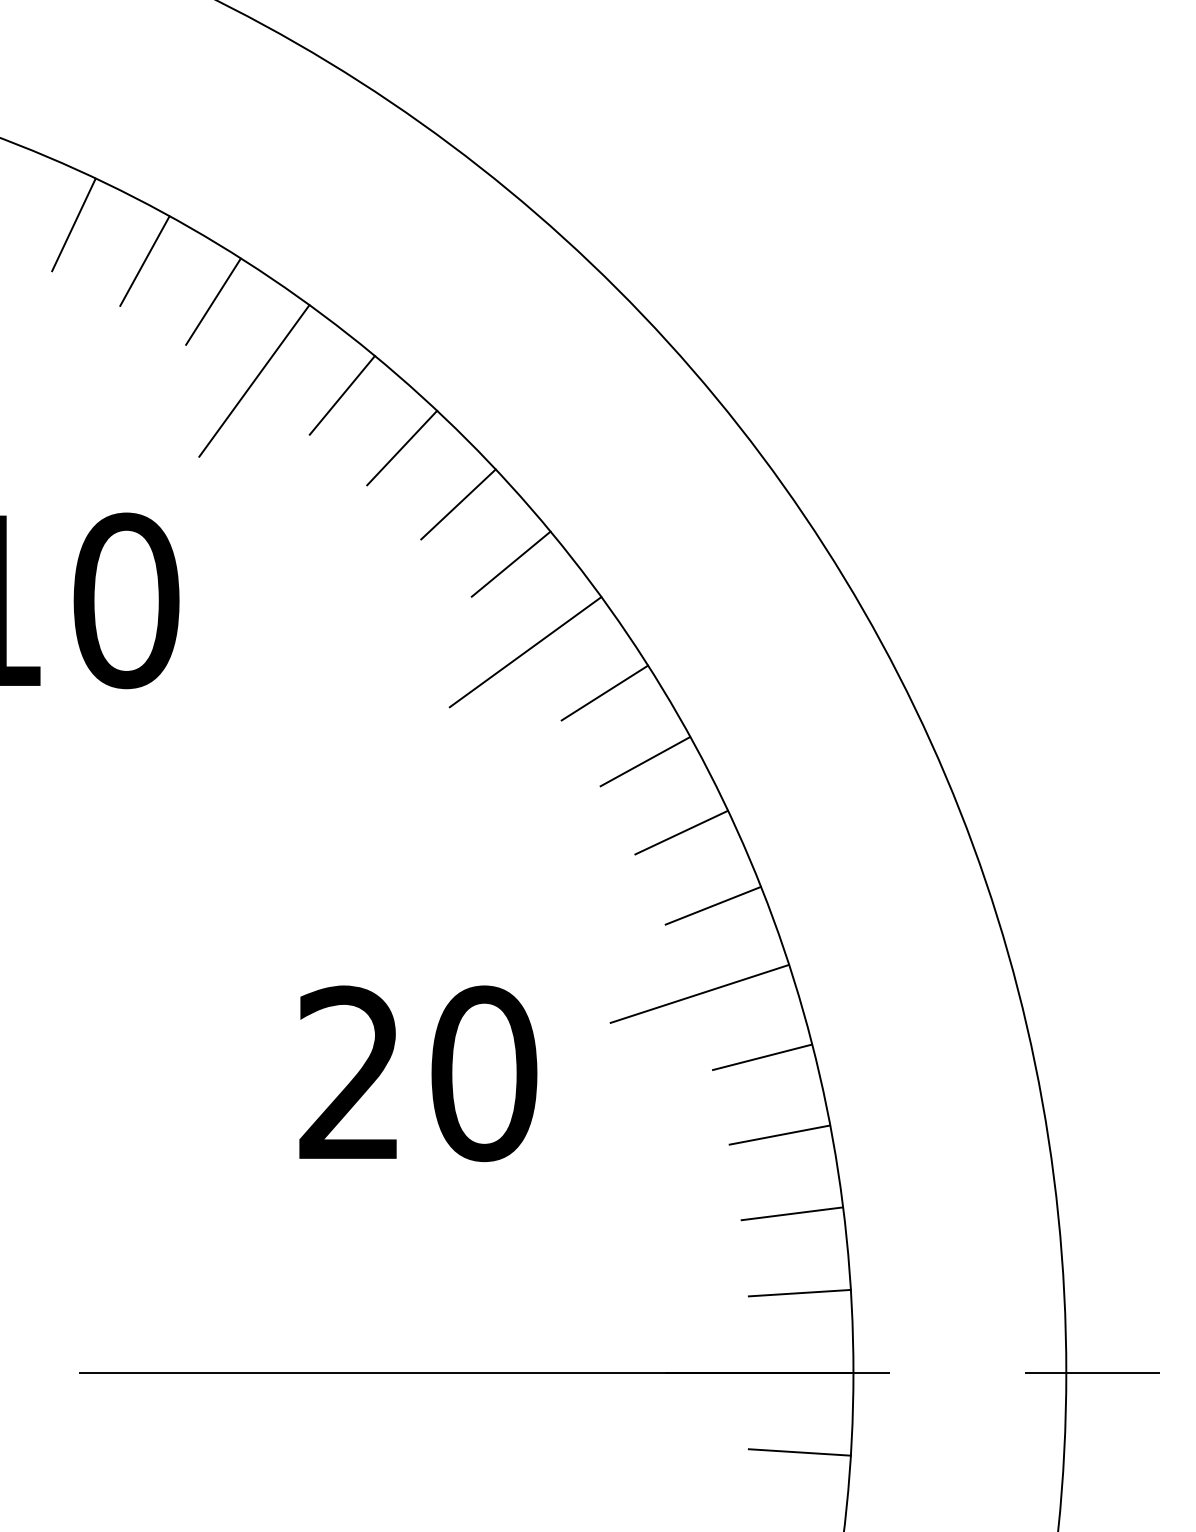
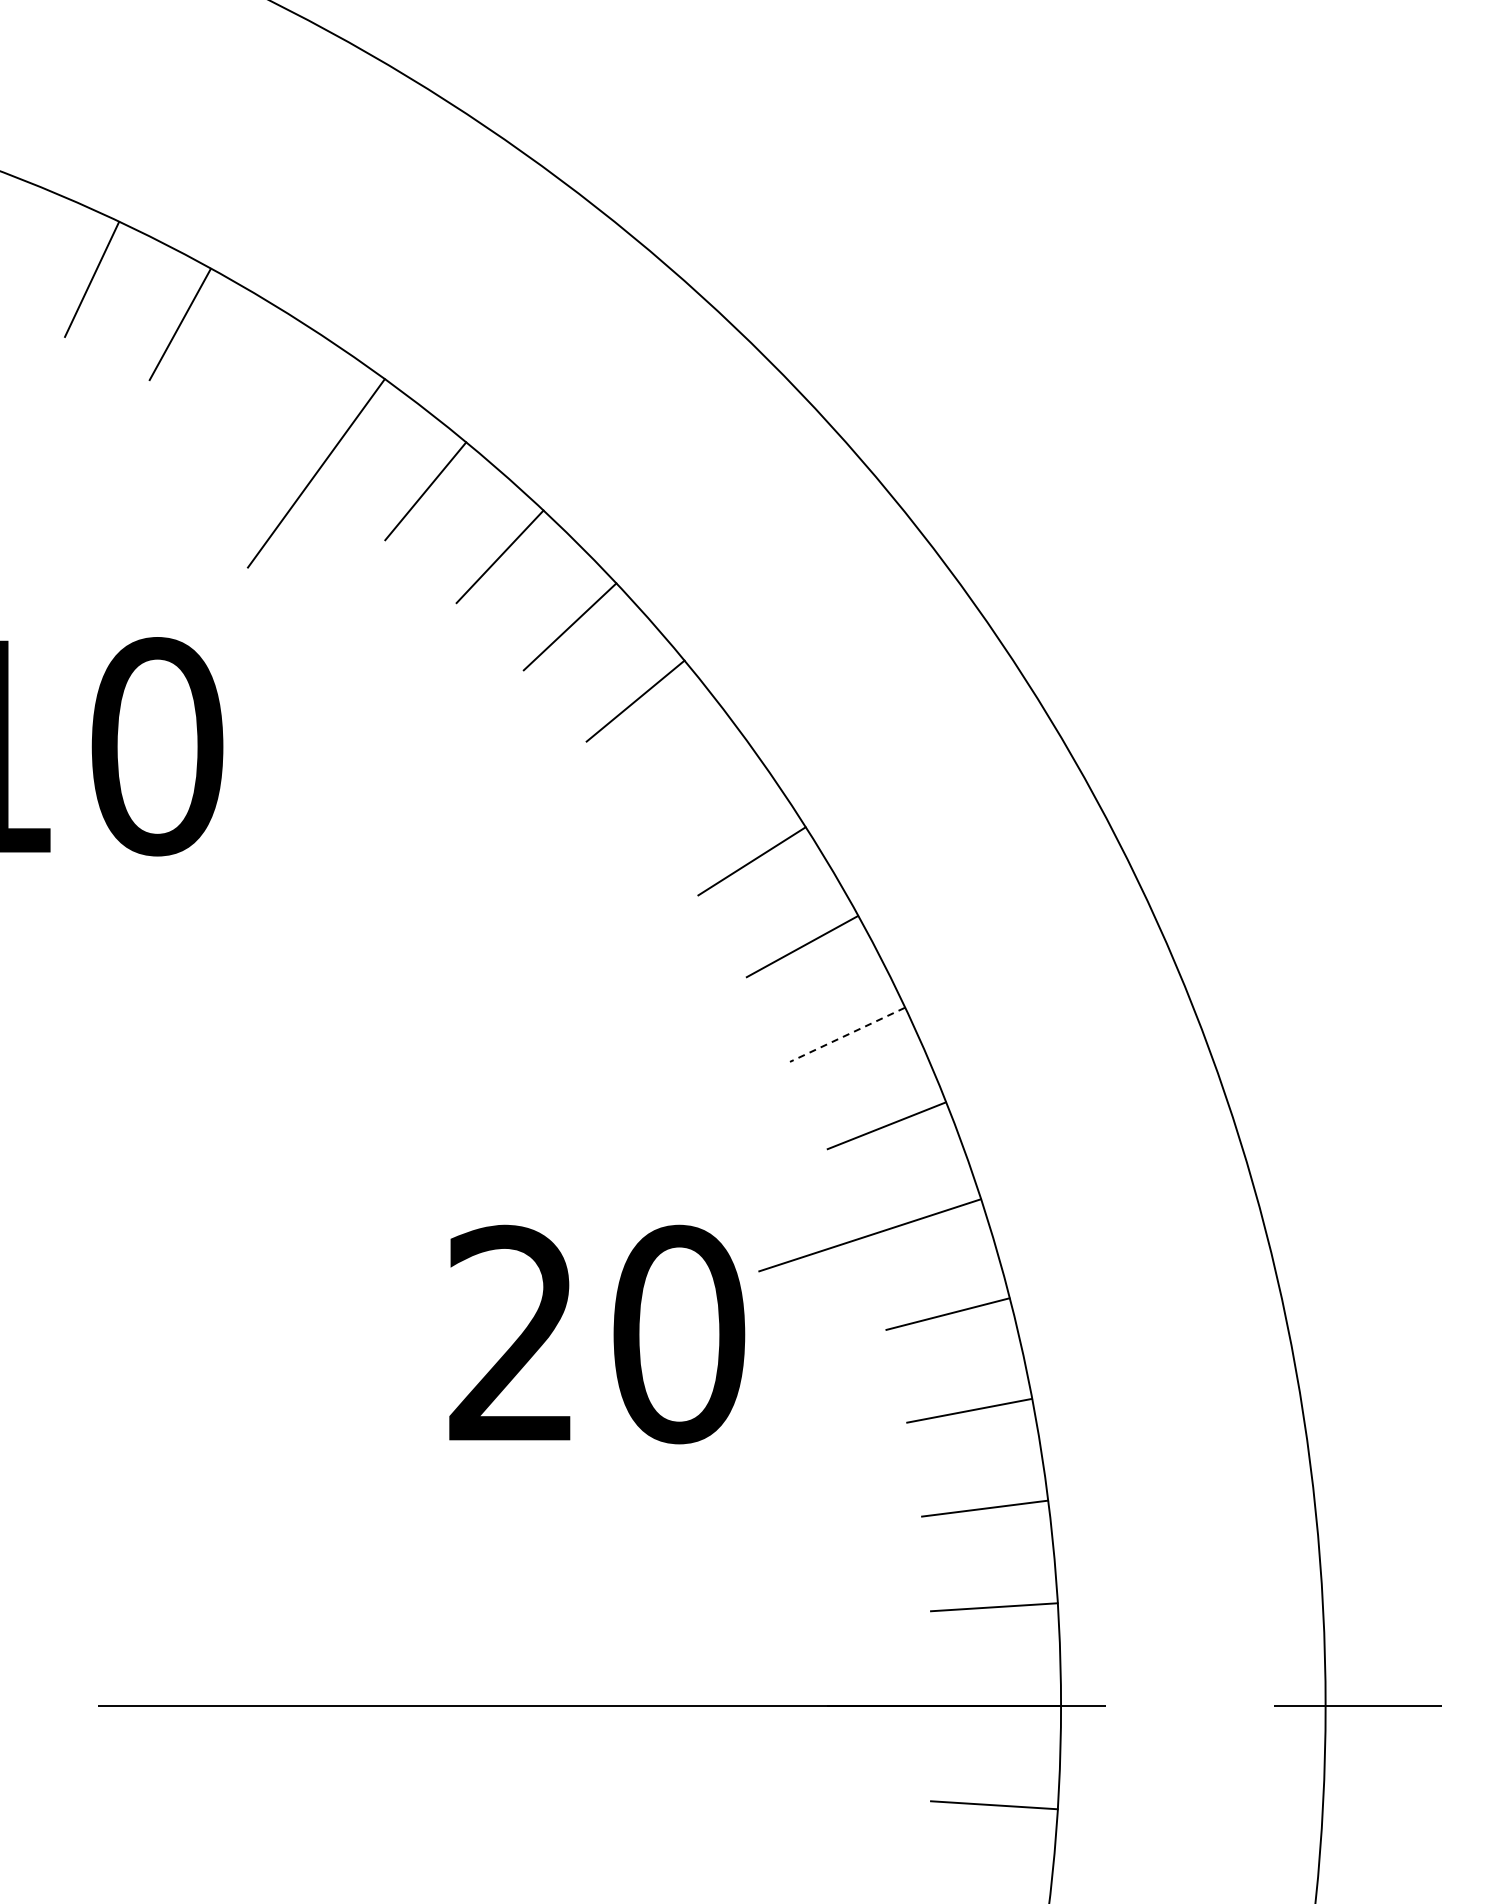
line: (213, 301) -> (265, 374), removed
line: (525, 652) -> (653, 810), removed
line: (680, 833) -> (846, 1035), solid -> dashed
text: (418, 1073) -> (597, 1334), moved

